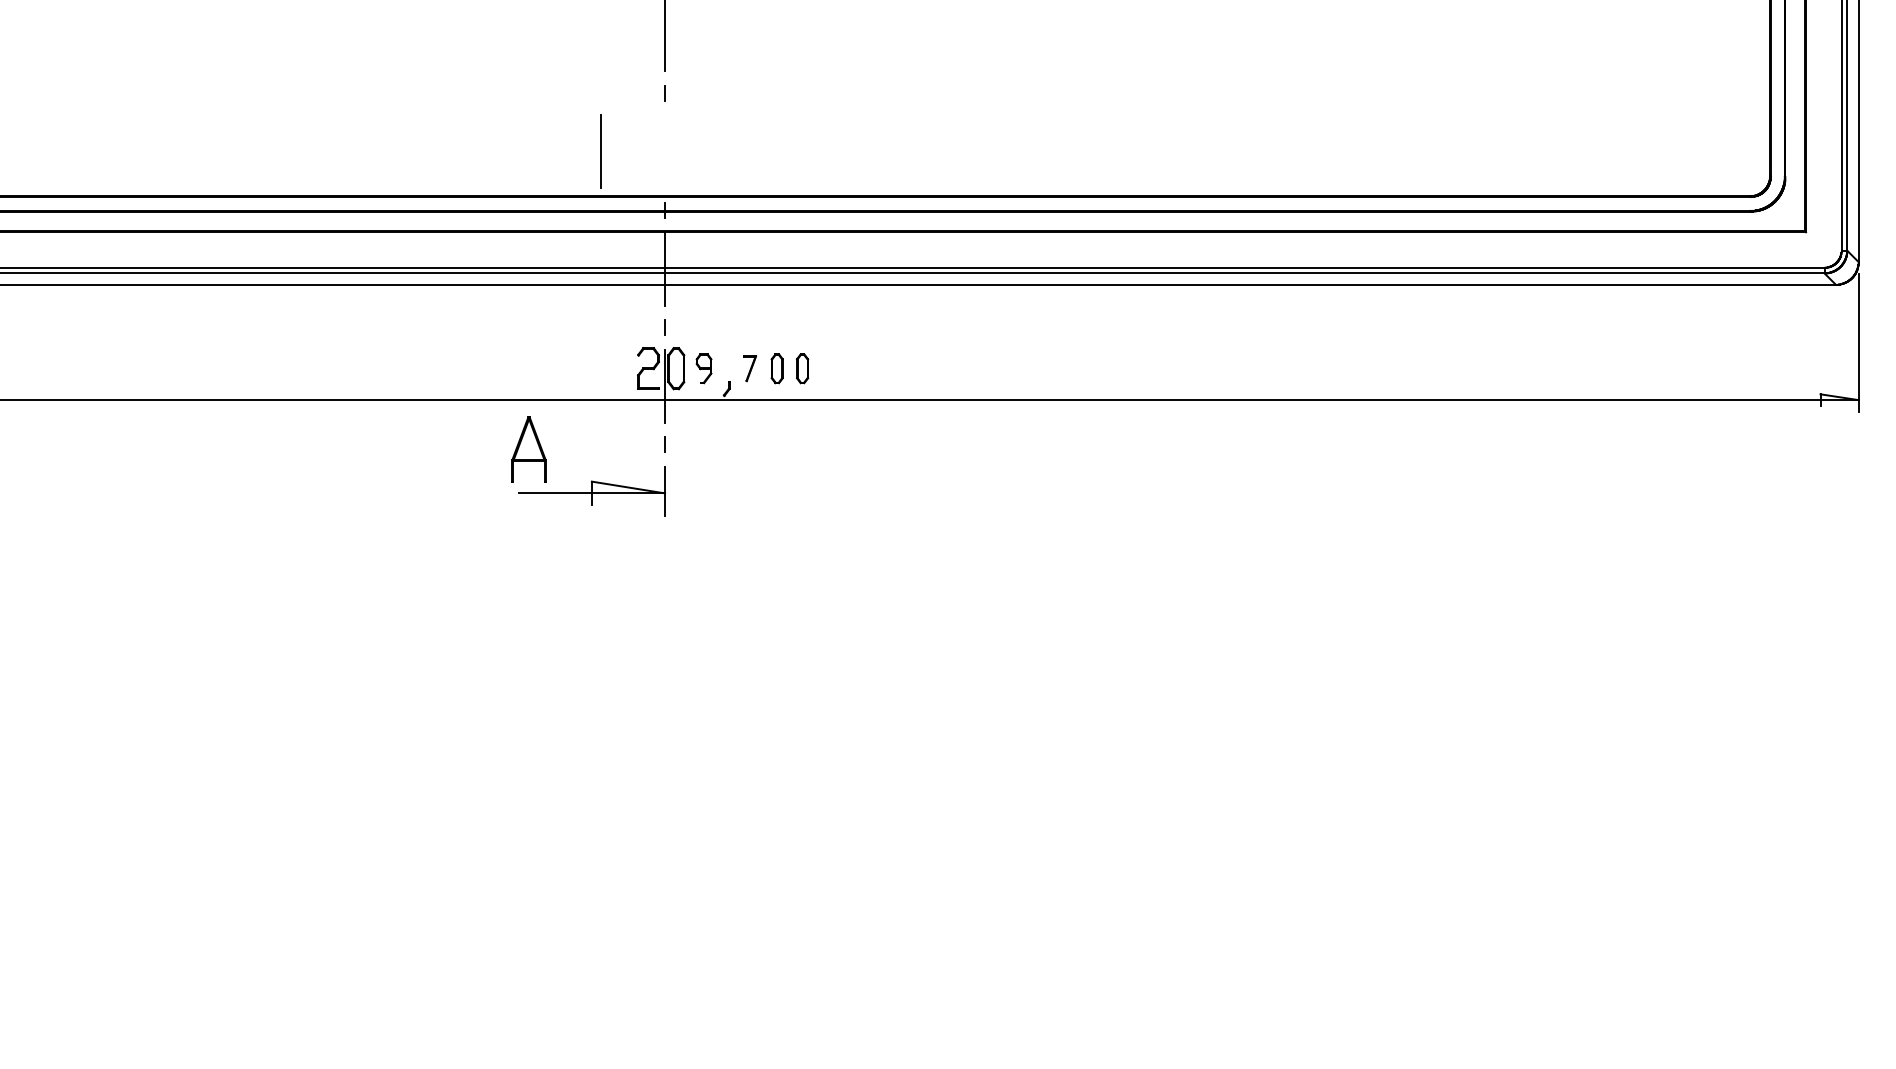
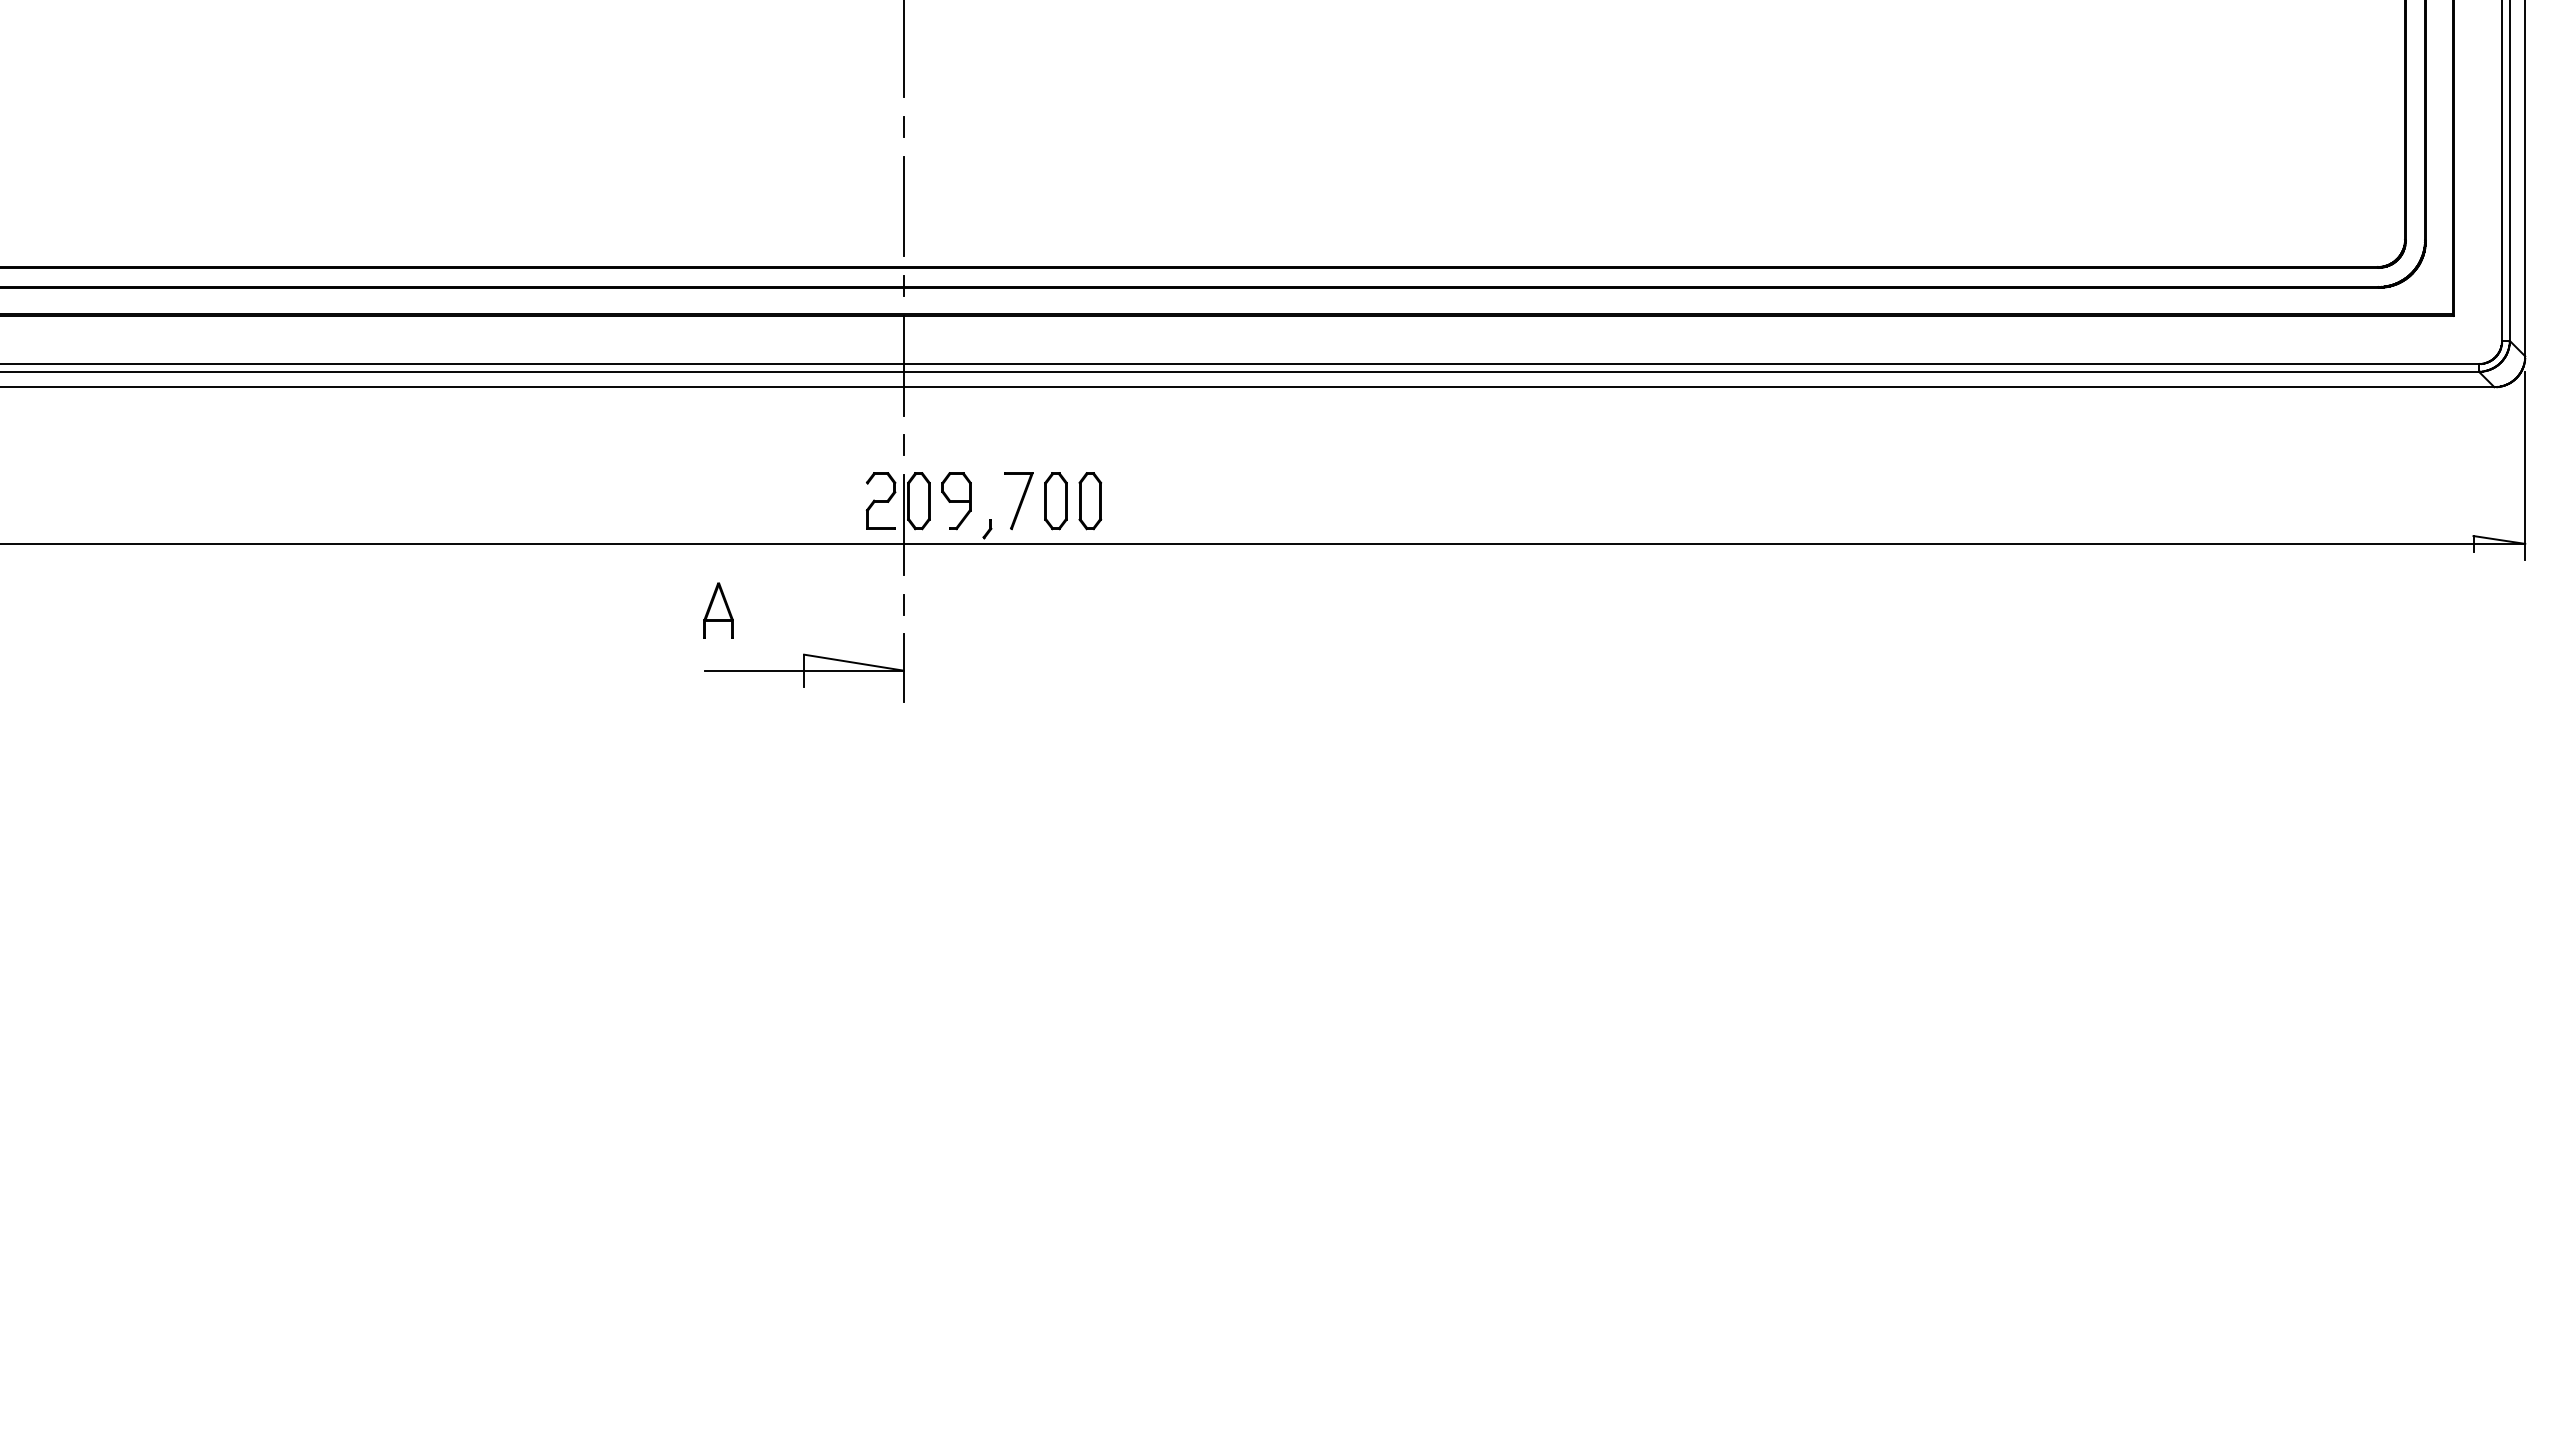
line: (600, 151) -> (903, 206), moved
part: (704, 368) -> (956, 501), size x1.43
part: (749, 368) -> (1018, 501), size x1.67
part: (776, 368) -> (1055, 501), size x1.43
part: (802, 368) -> (1090, 501), size x1.43
part: (528, 449) -> (718, 610), size x0.62

